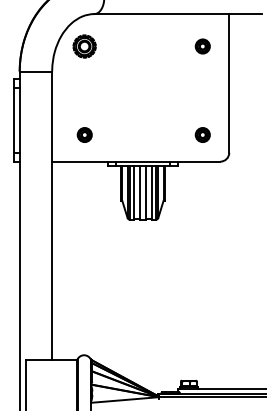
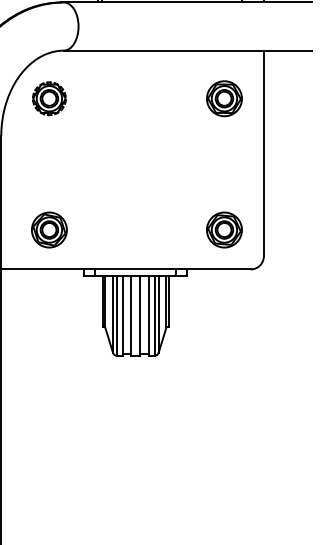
part: (202, 46) -> (224, 98), size x1.67
part: (84, 134) -> (49, 229), size x1.67
part: (202, 134) -> (224, 229), size x1.67

